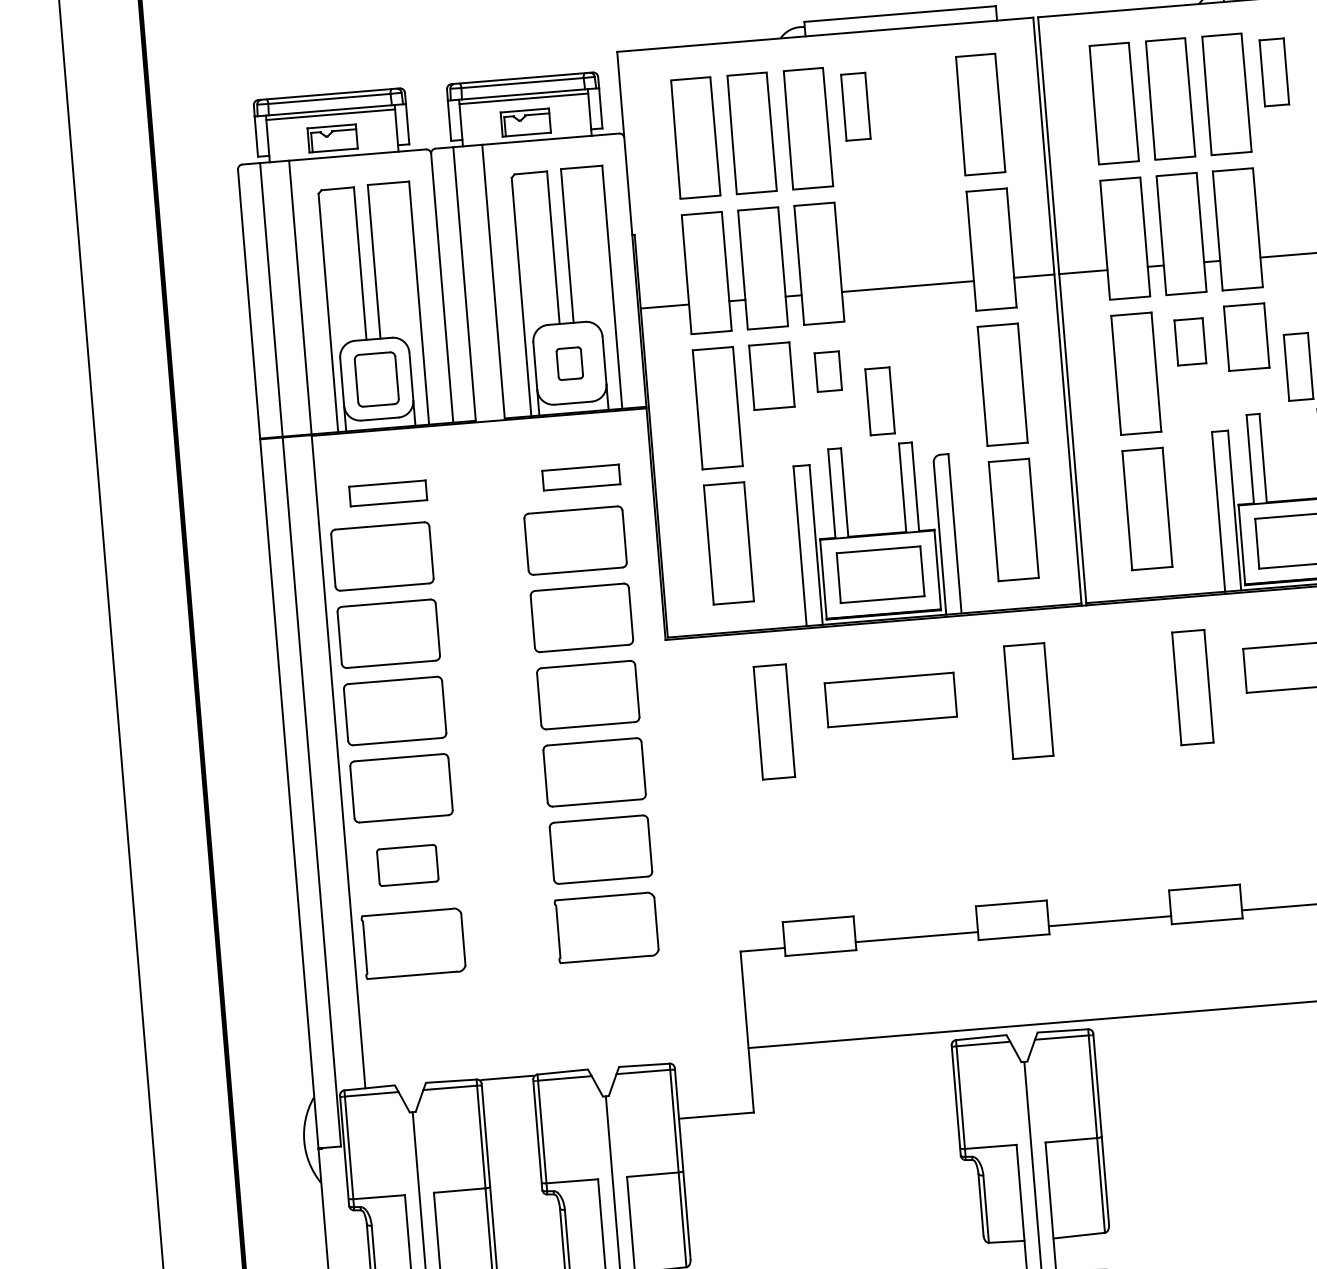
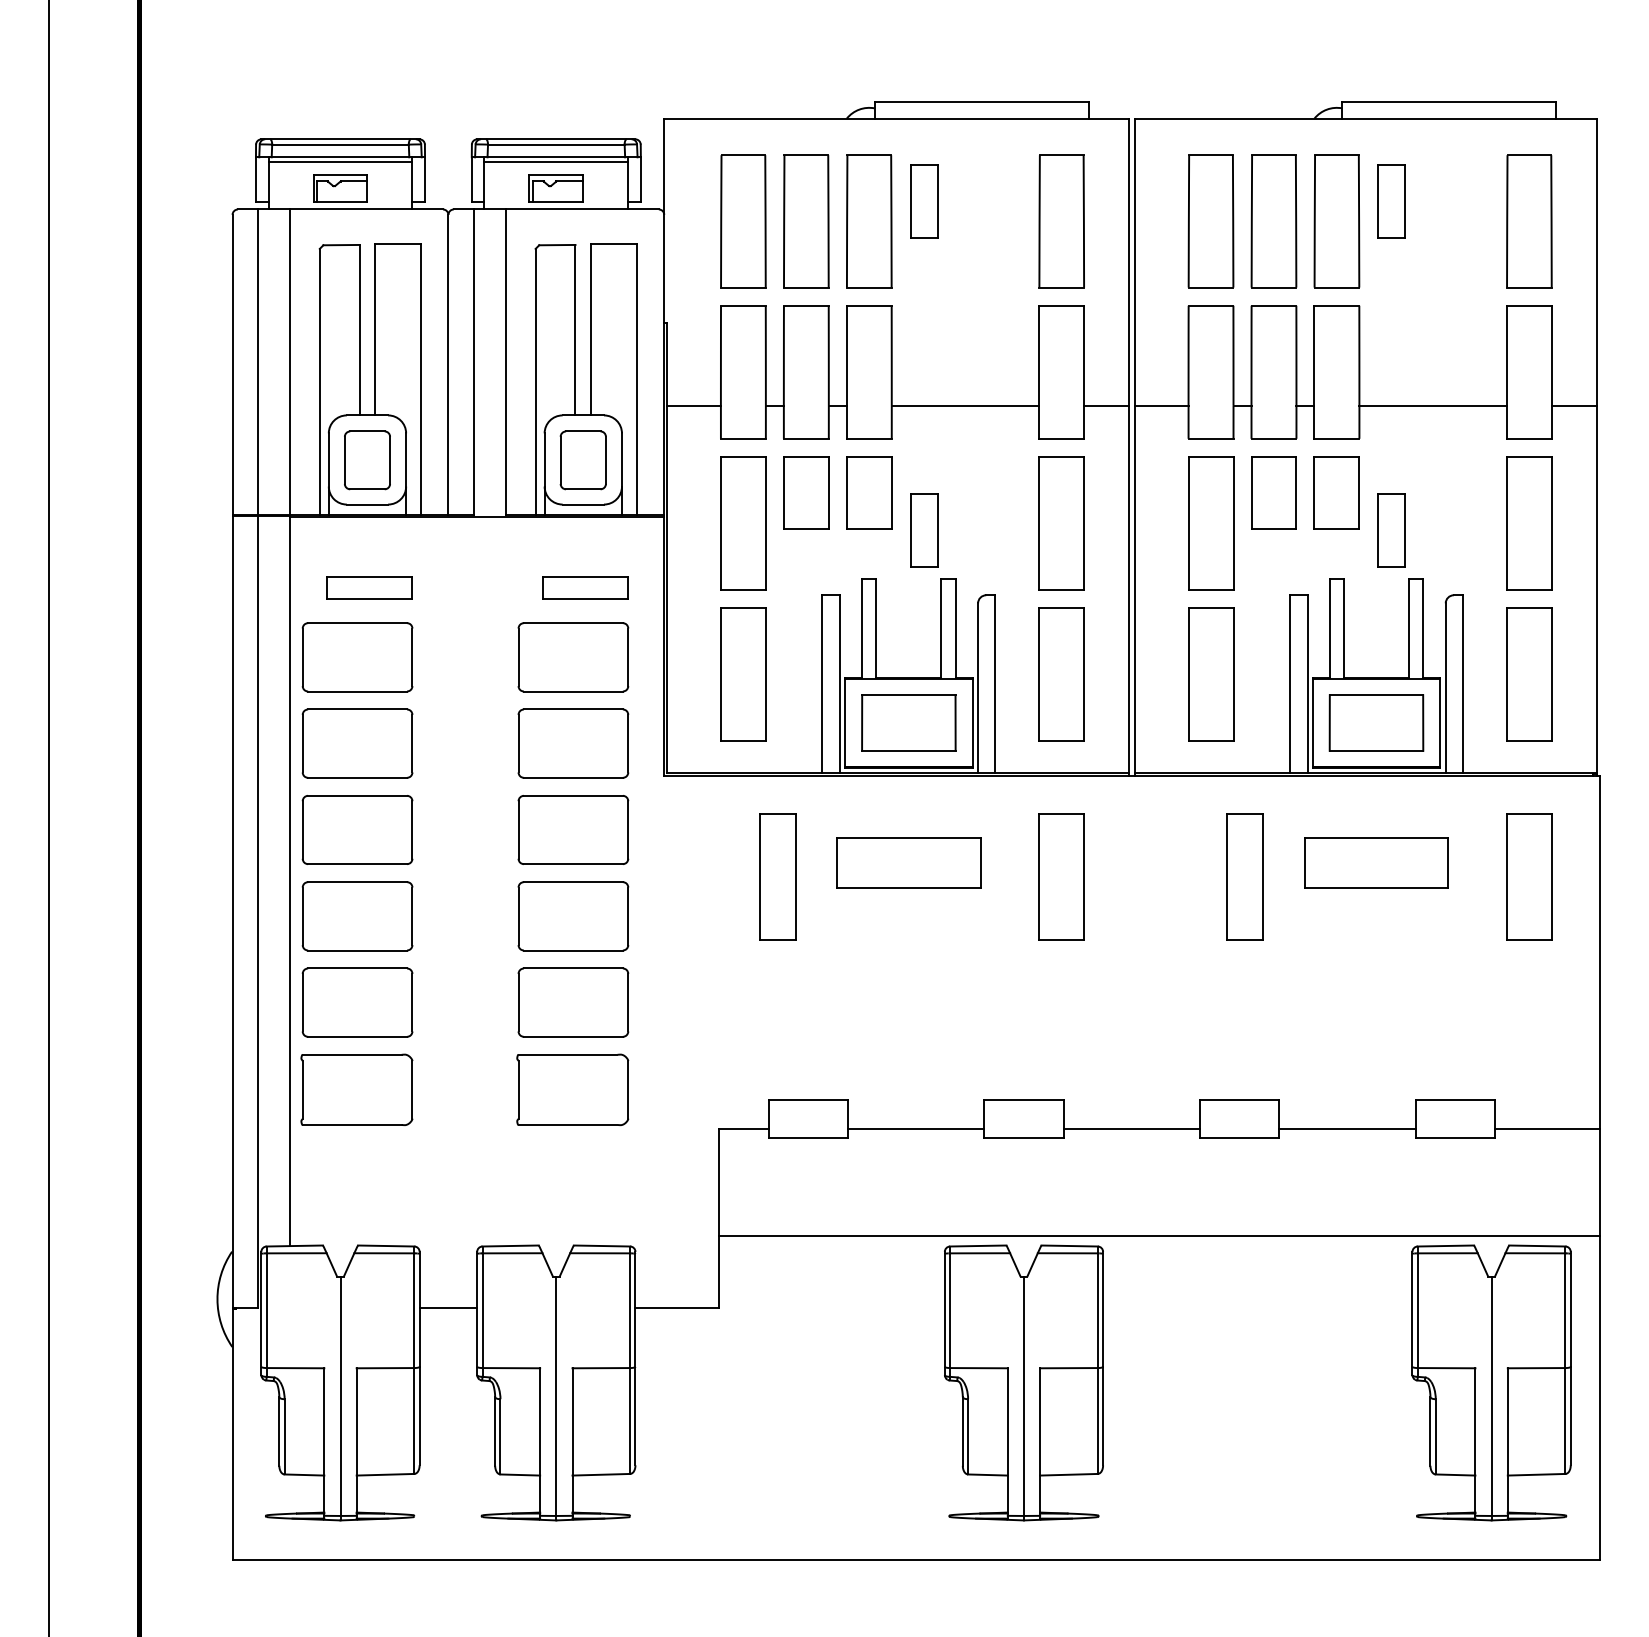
part: (1189, 341) -> (1273, 492), size x1.43
part: (569, 363) -> (582, 460), size x1.67
part: (828, 371) -> (869, 492), size x1.67
part: (407, 865) -> (357, 1002), size x1.67
line: (507, 1077) -> (448, 1308), moved

